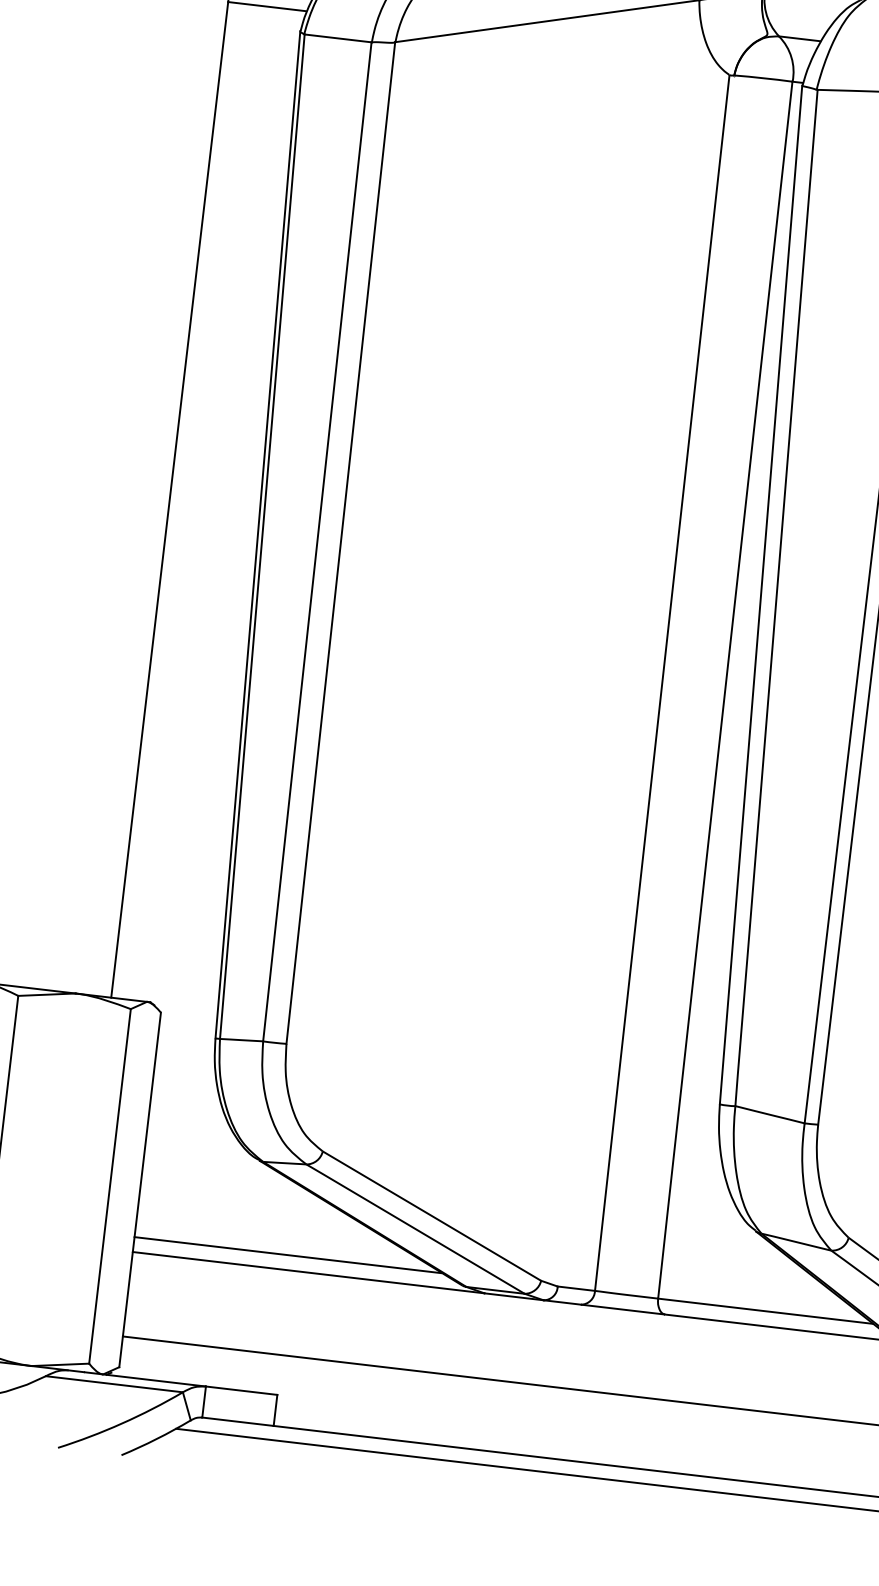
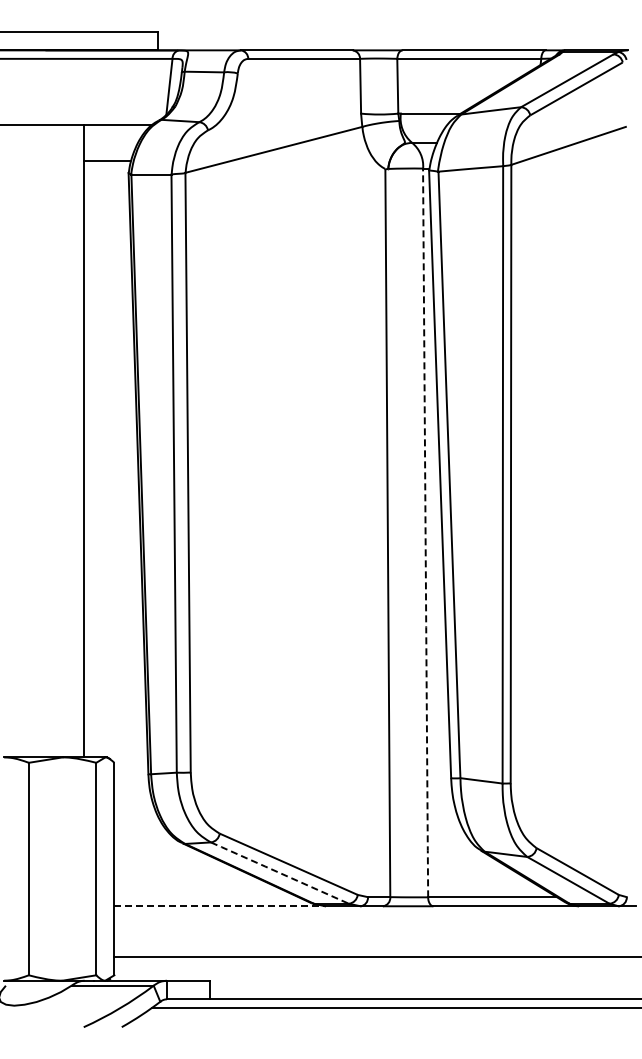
line: (724, 692) -> (425, 534), solid -> dashed
line: (413, 1227) -> (278, 872), solid -> dashed
line: (288, 1255) -> (206, 897), removed
line: (309, 1273) -> (220, 906), solid -> dashed

